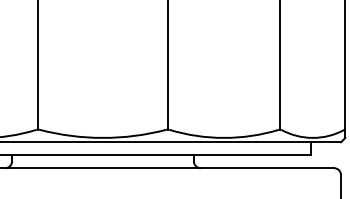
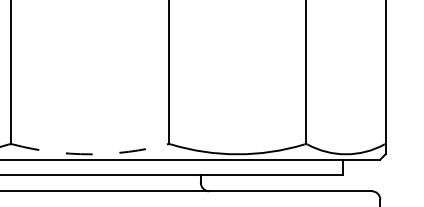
arc: (103, 137) -> (90, 153), solid -> dashed

